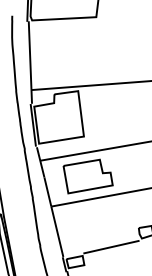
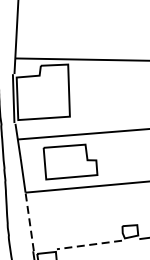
line: (57, 231) -> (29, 221), solid -> dashed
line: (111, 247) -> (89, 245), solid -> dashed

